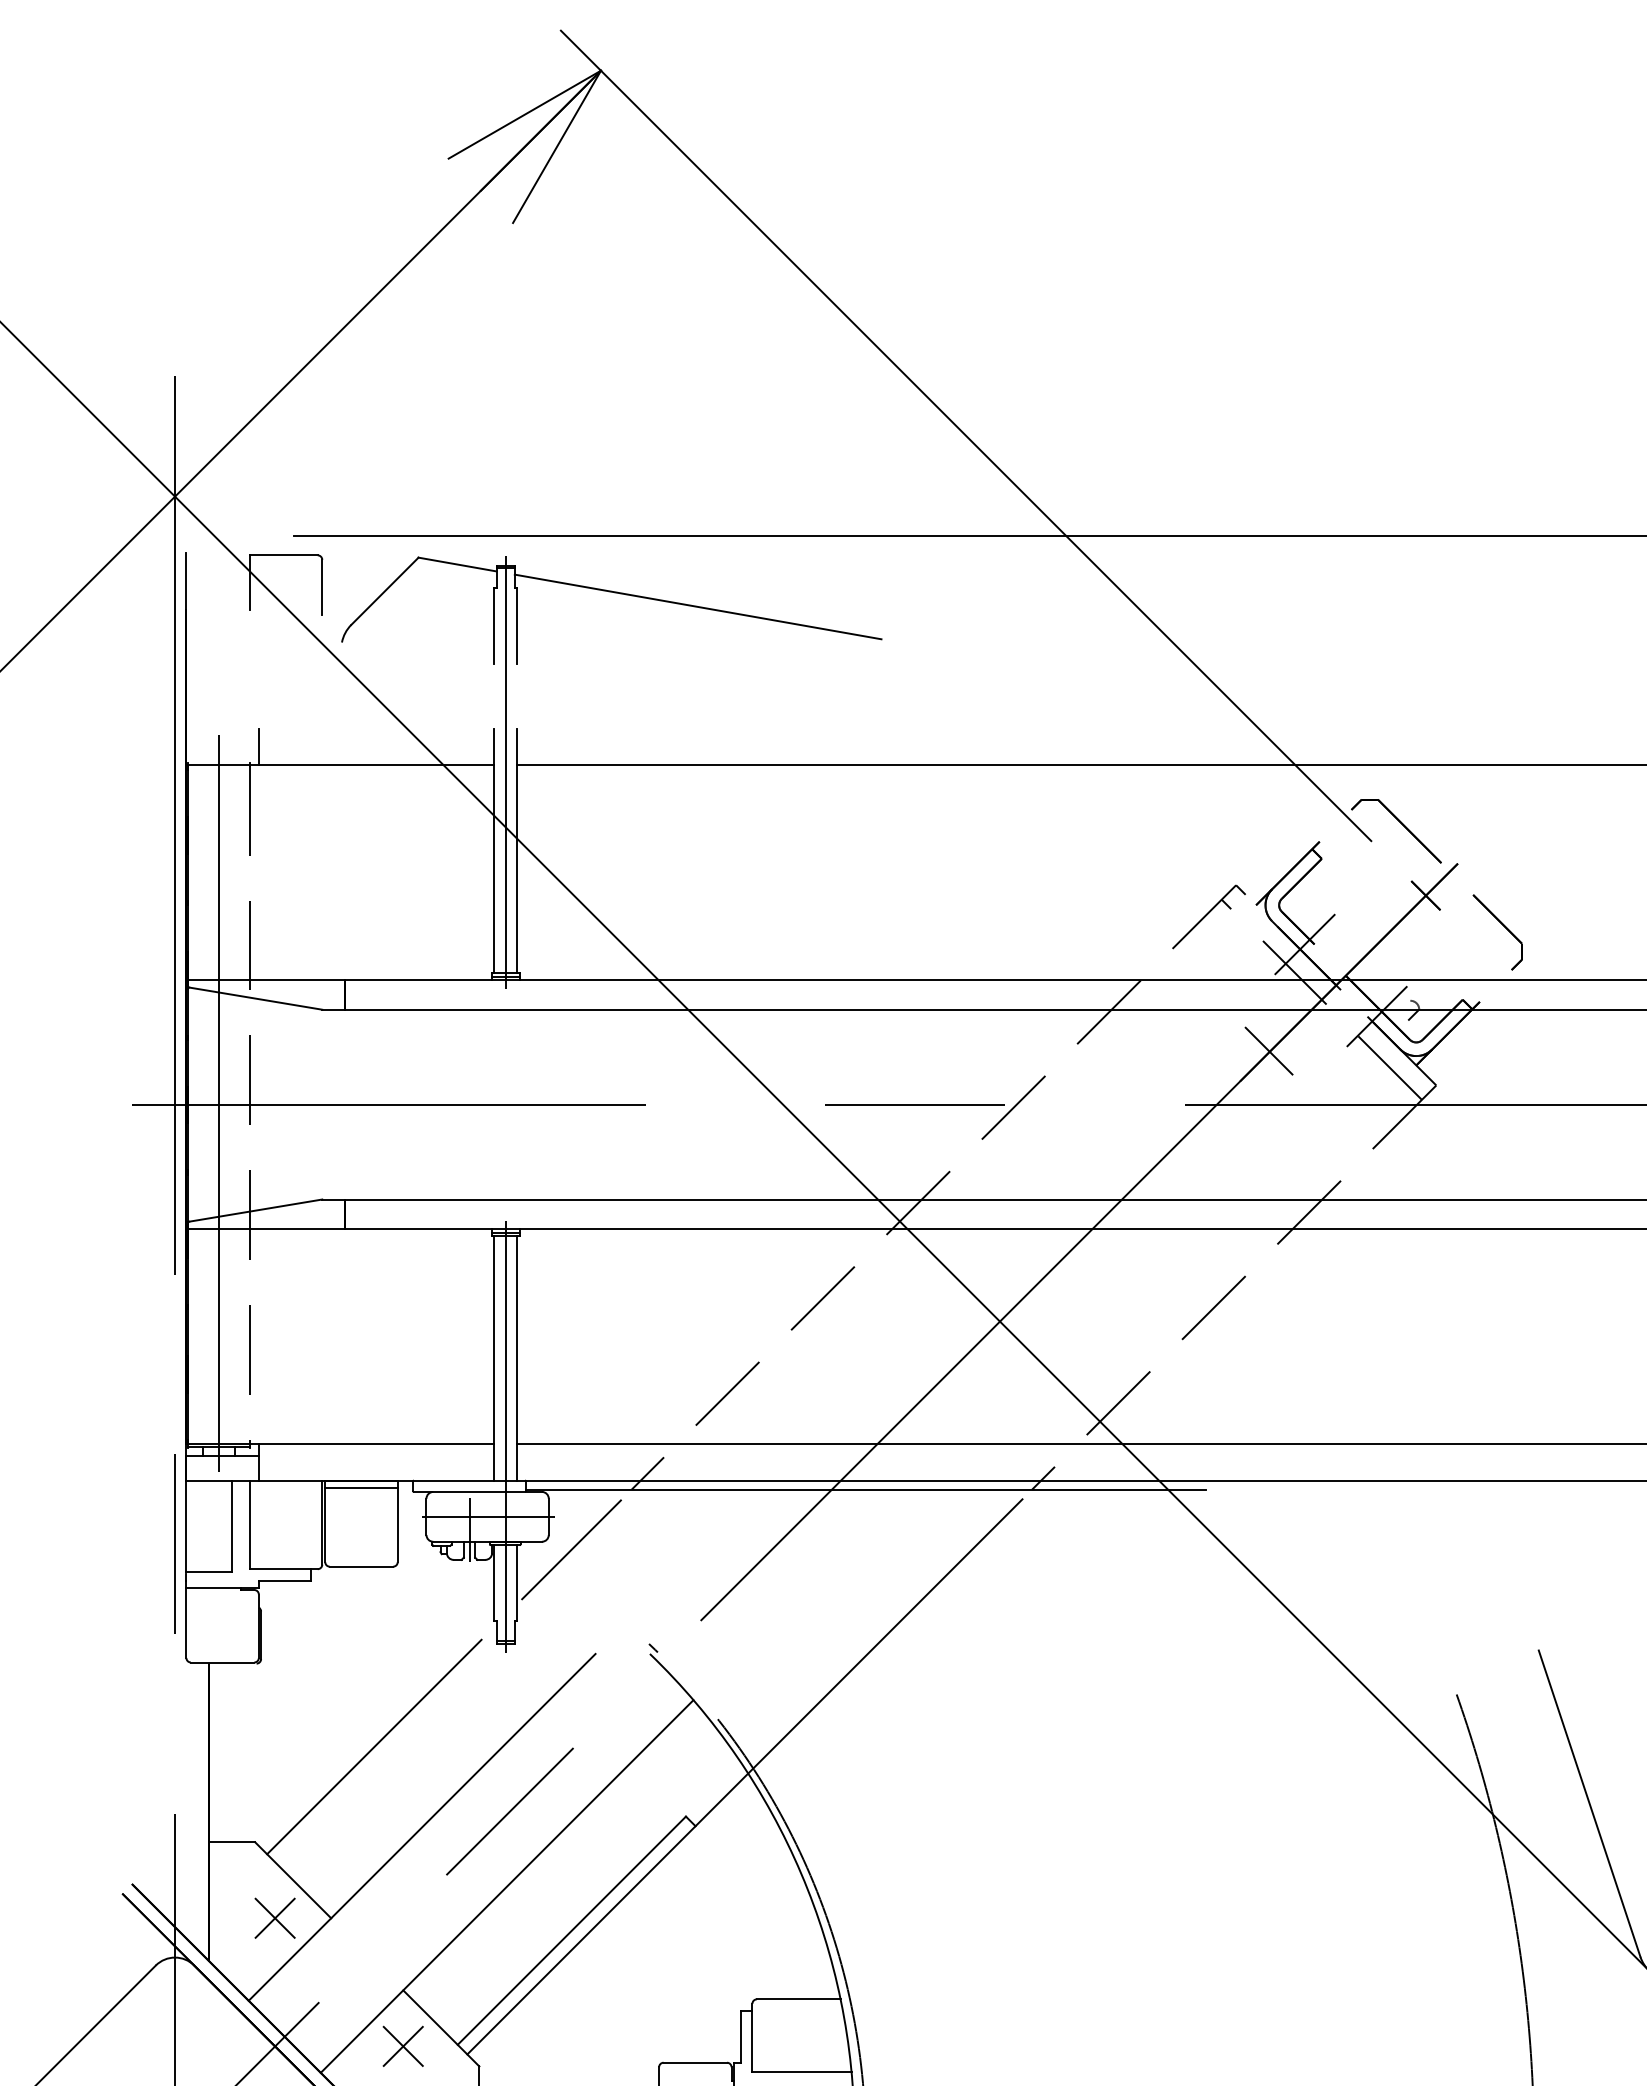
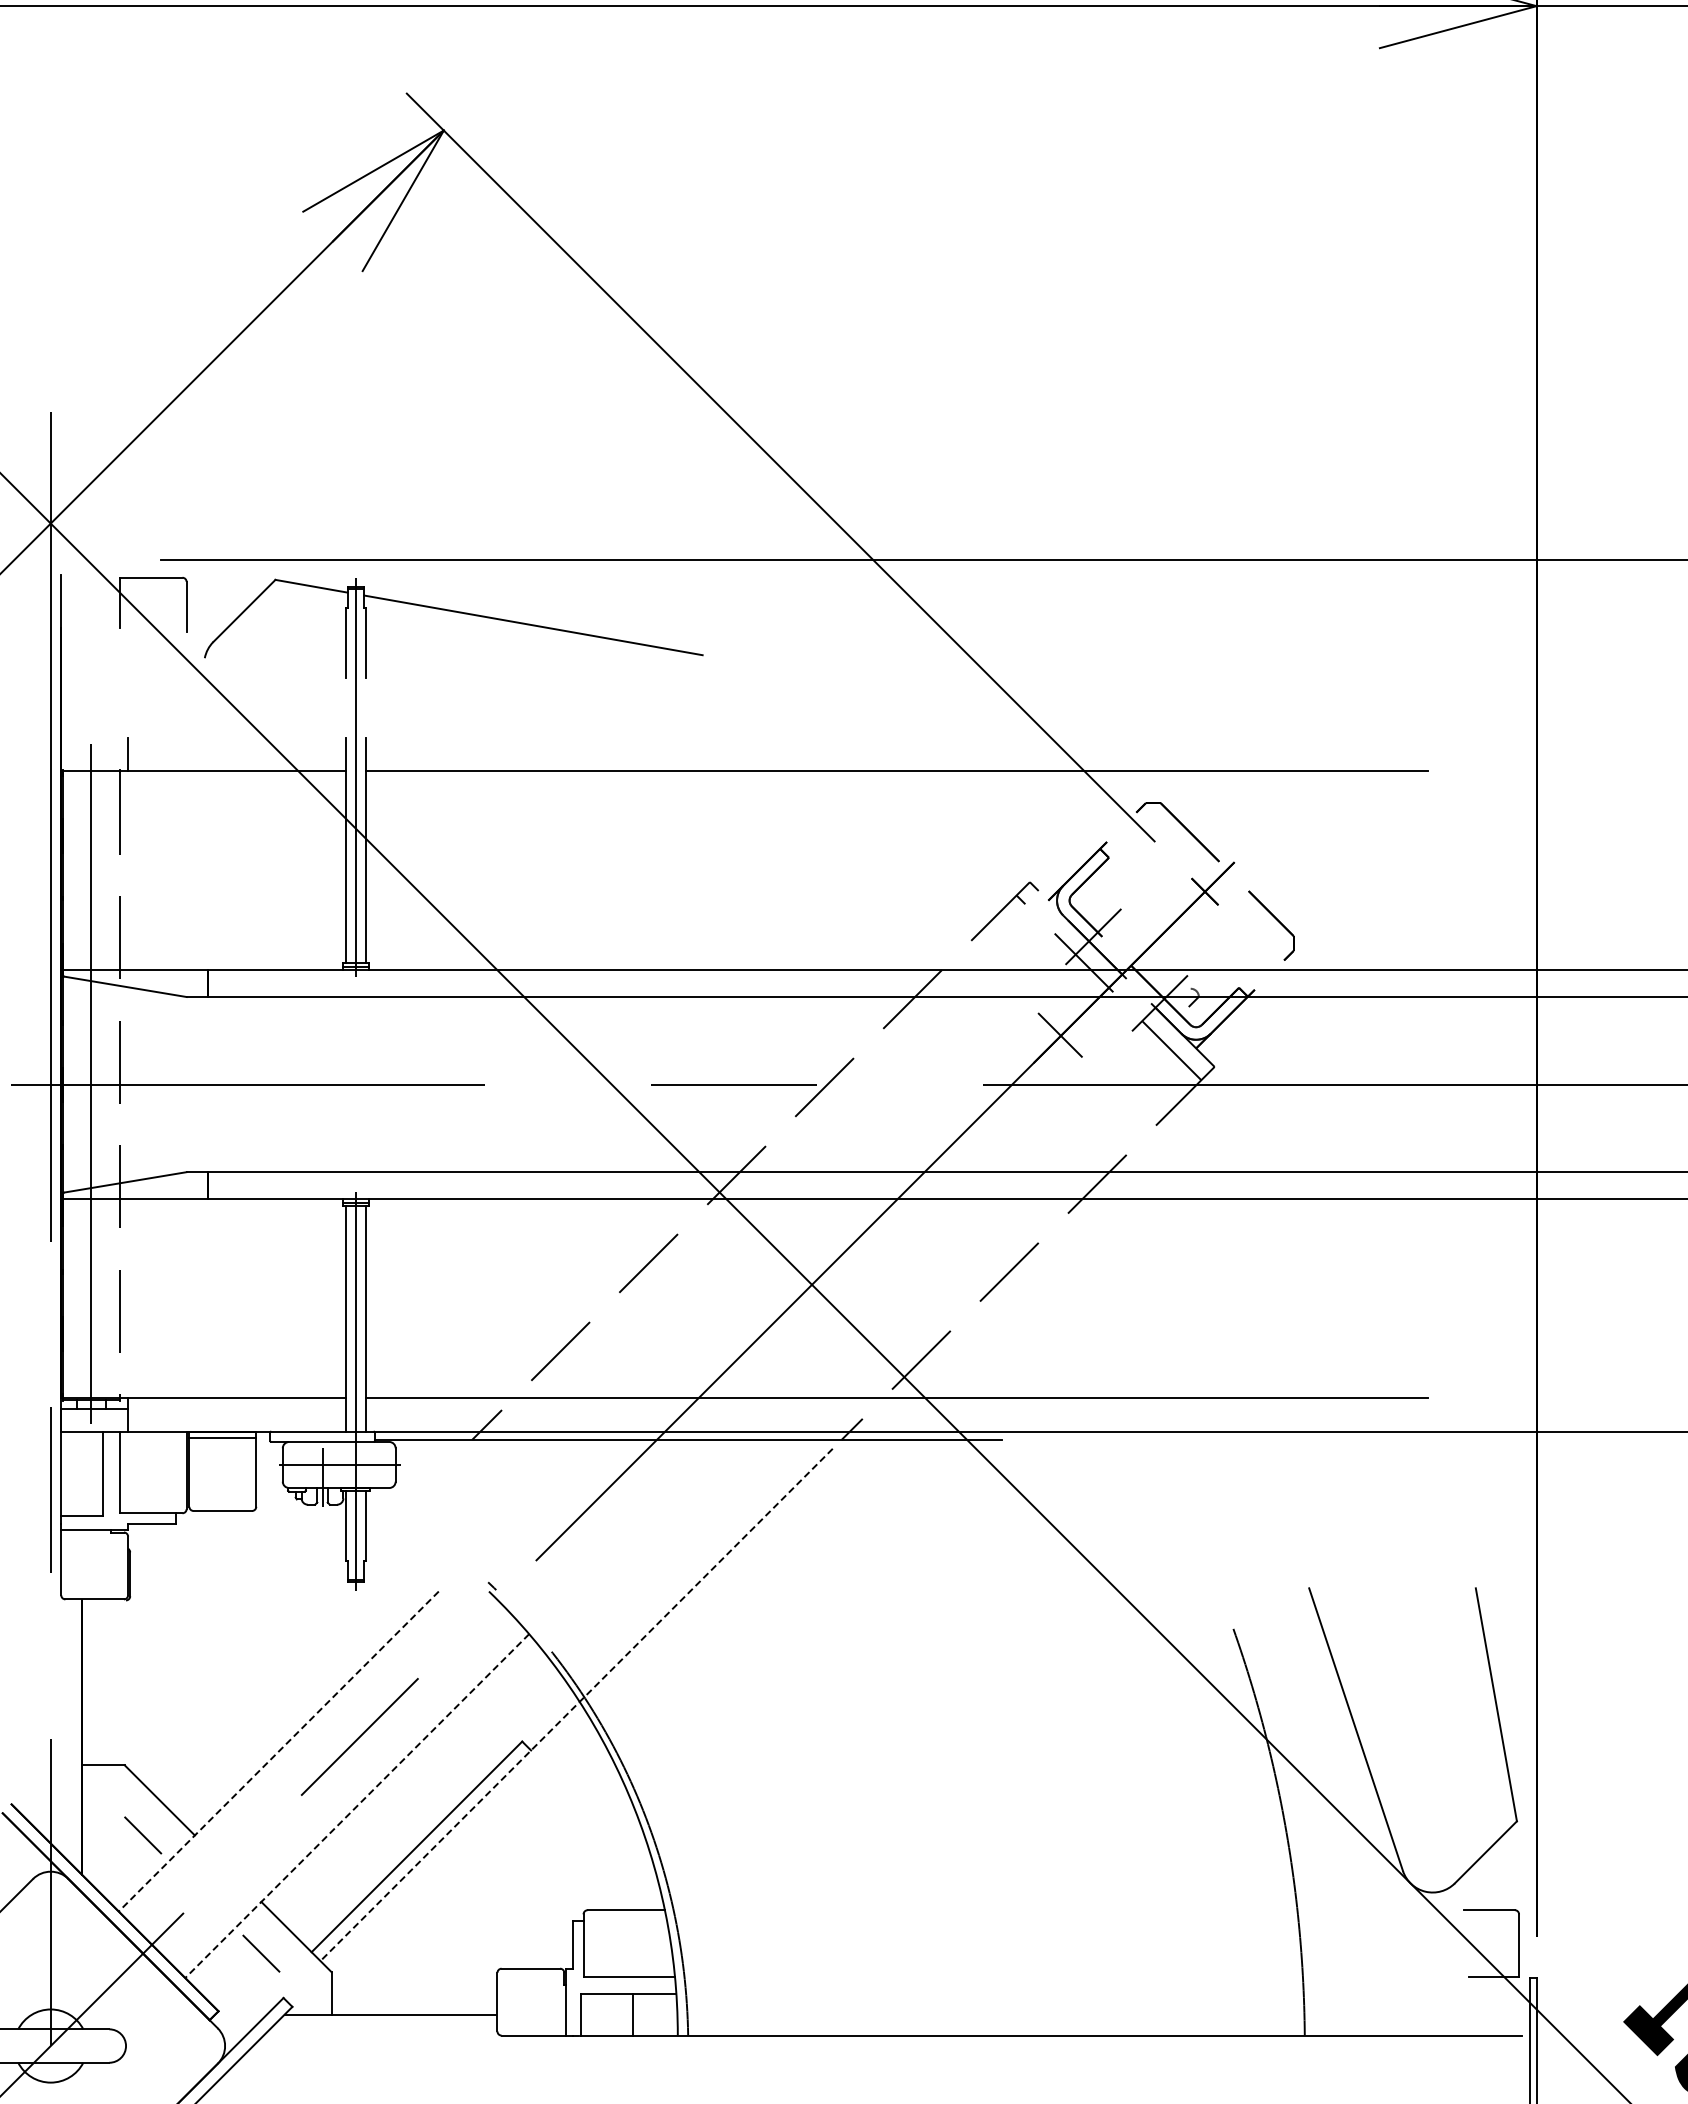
line: (571, 1549) -> (416, 1495), removed
line: (374, 1747) -> (234, 1677), removed
line: (744, 1777) -> (576, 1705), solid -> dashed
line: (421, 1827) -> (278, 1751), solid -> dashed
line: (506, 1886) -> (356, 1806), solid -> dashed
line: (274, 1918) -> (142, 1835), removed
line: (403, 2046) -> (261, 1953), removed

